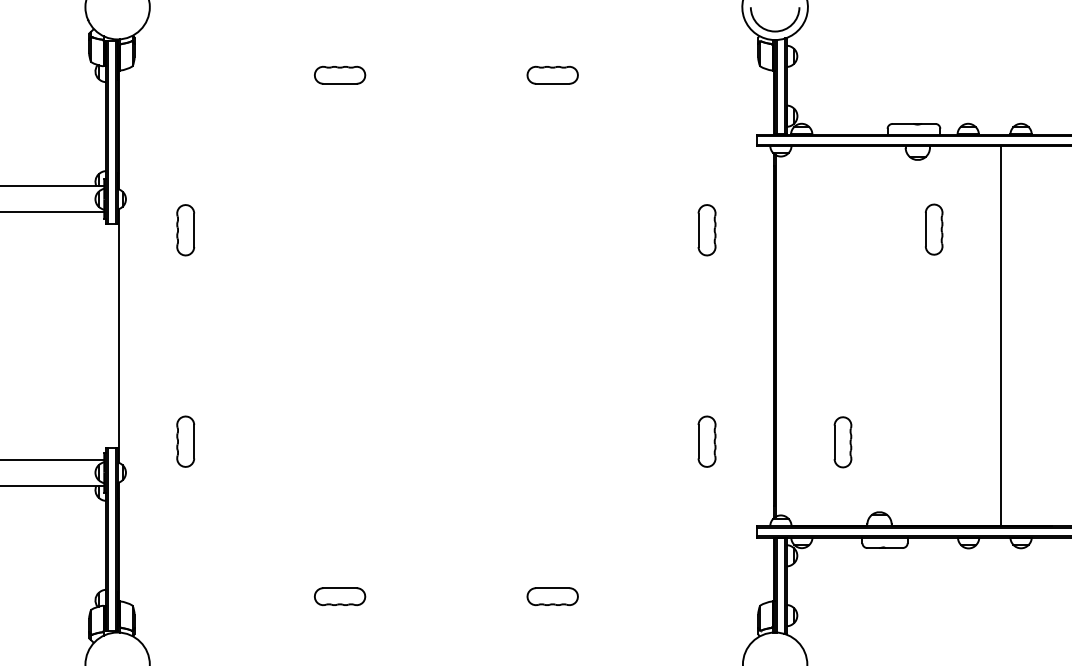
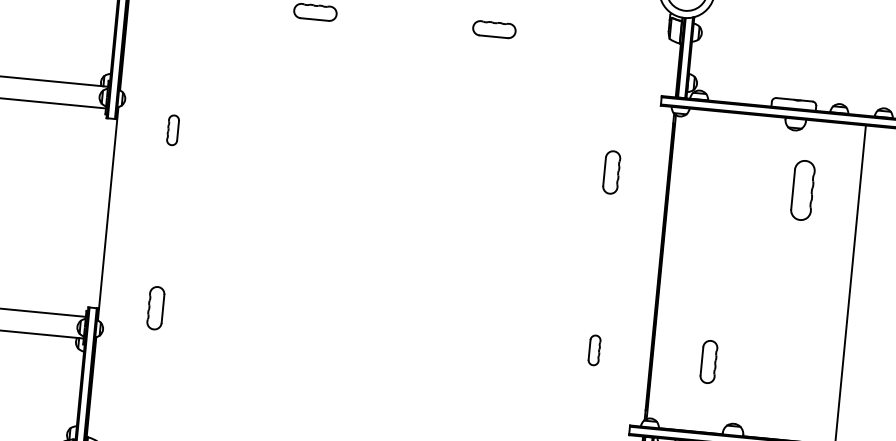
part: (933, 229) -> (802, 190), size x1.4
part: (185, 230) -> (172, 130), size x0.7
part: (706, 441) -> (594, 350), size x0.7

